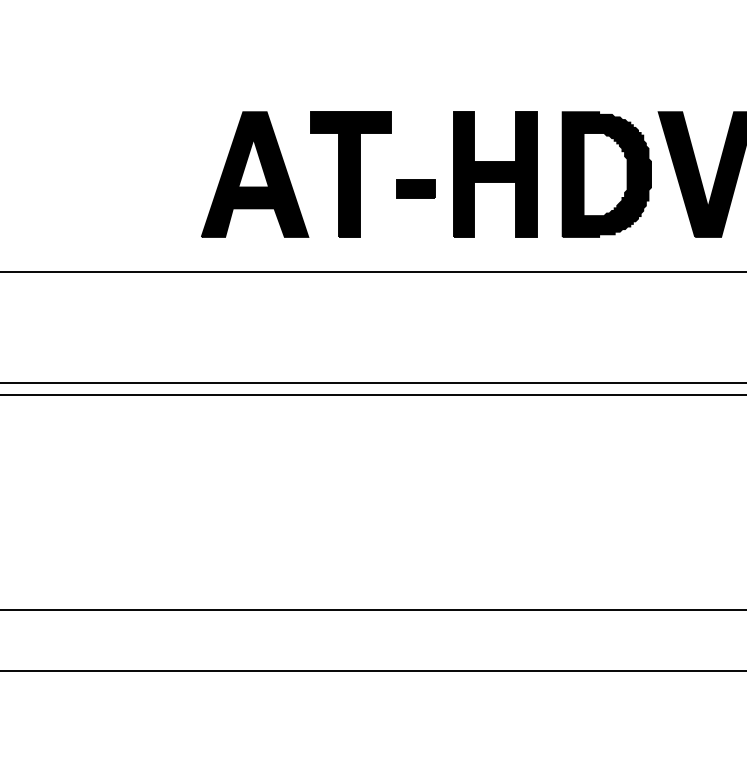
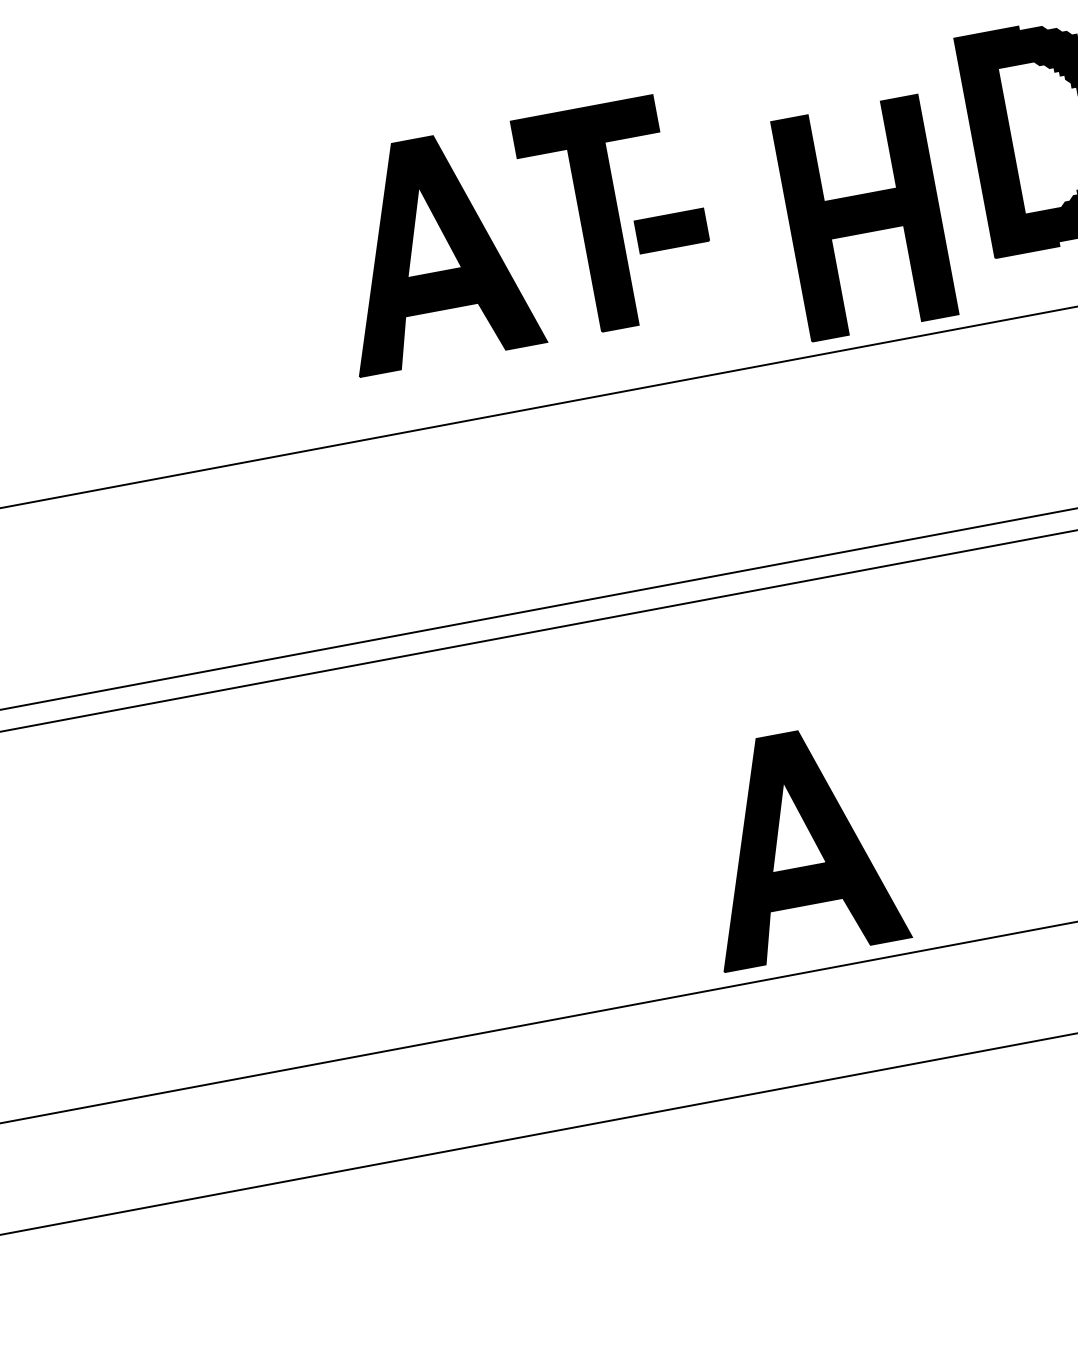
part: (495, 174) -> (865, 217), moved
part: (415, 188) -> (670, 230), moved
part: (394, 538) -> (798, 844), added

